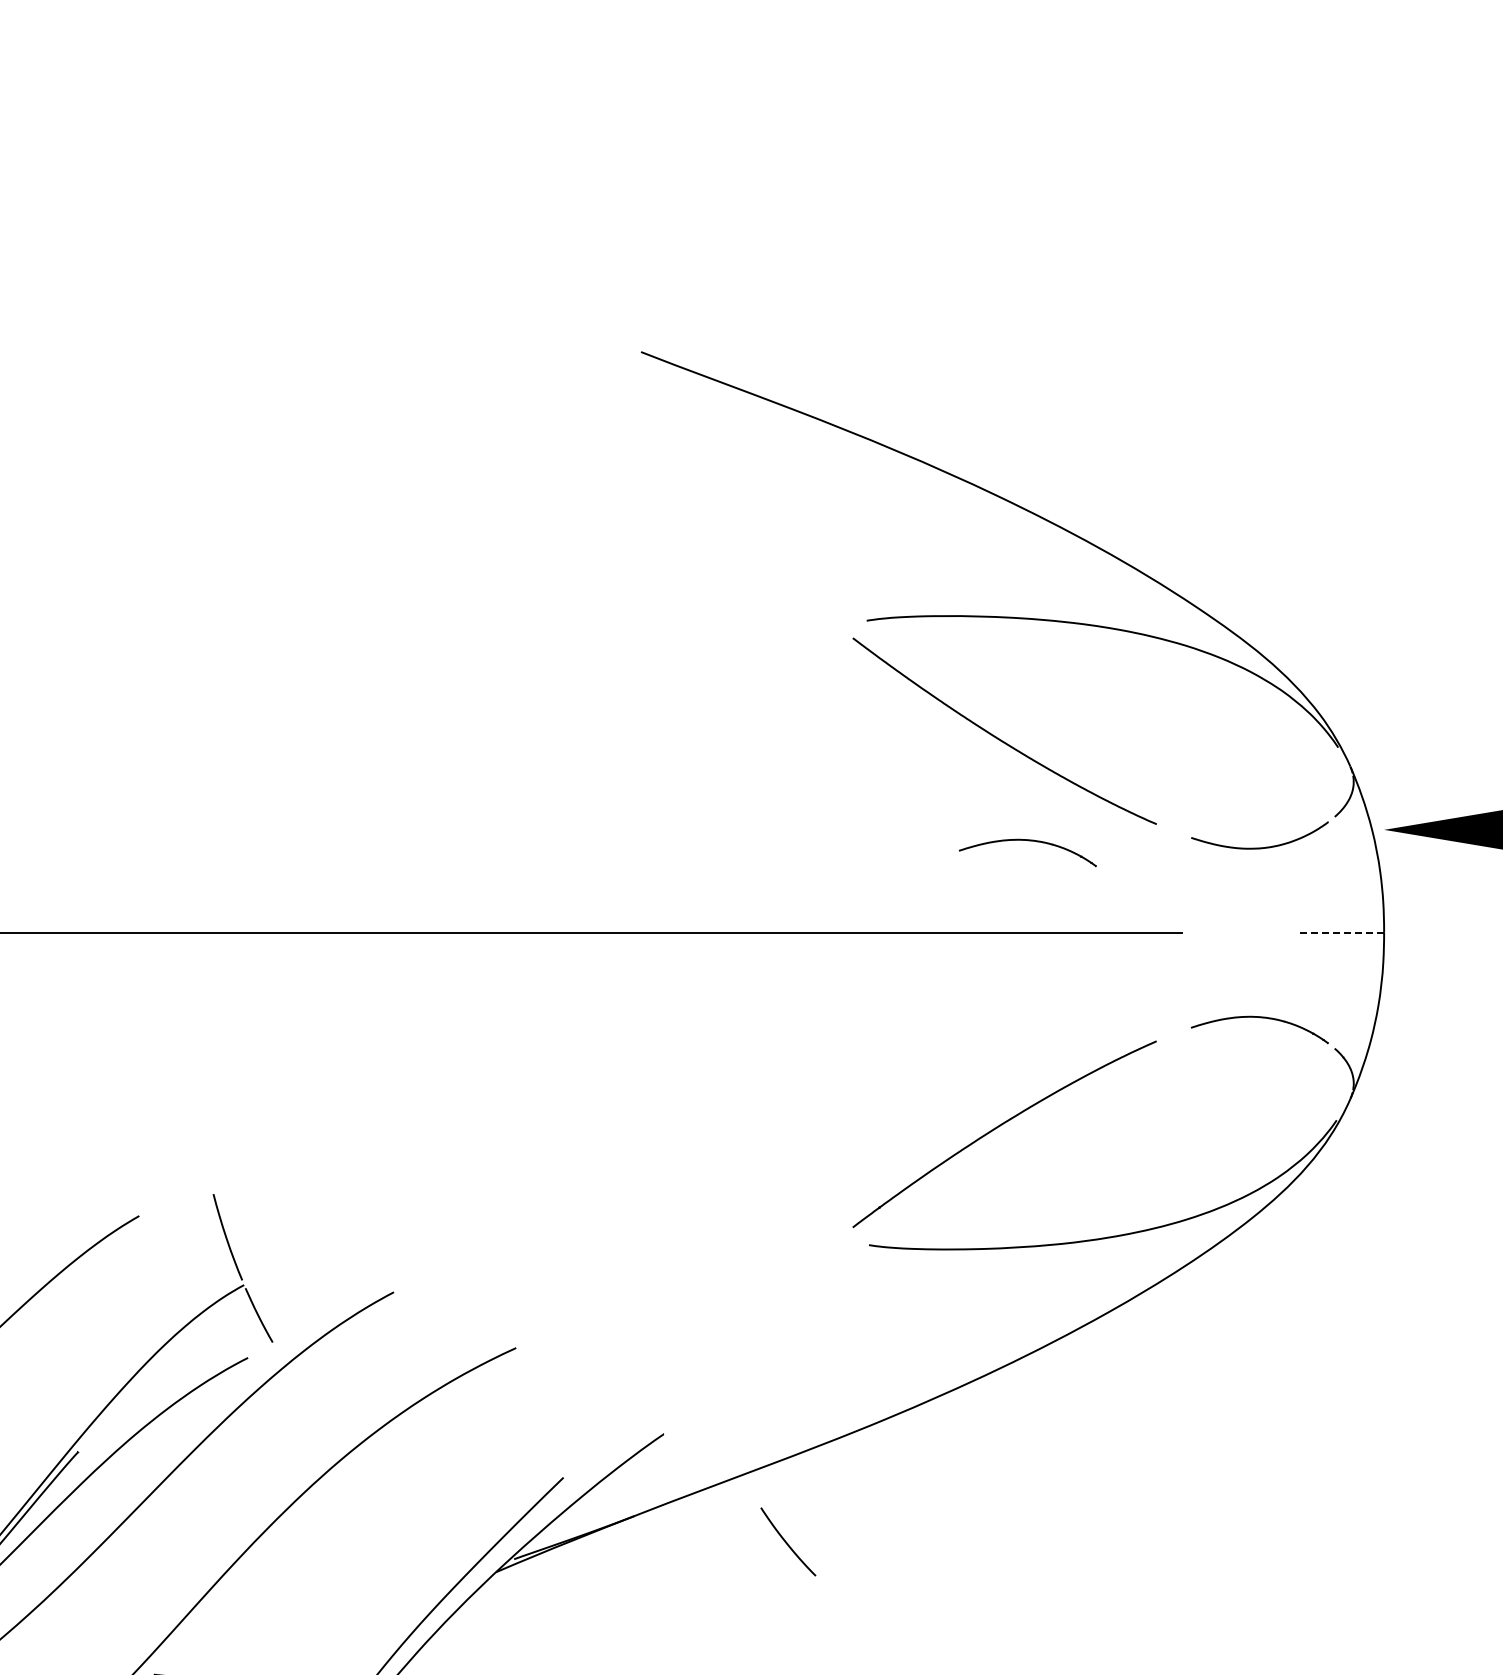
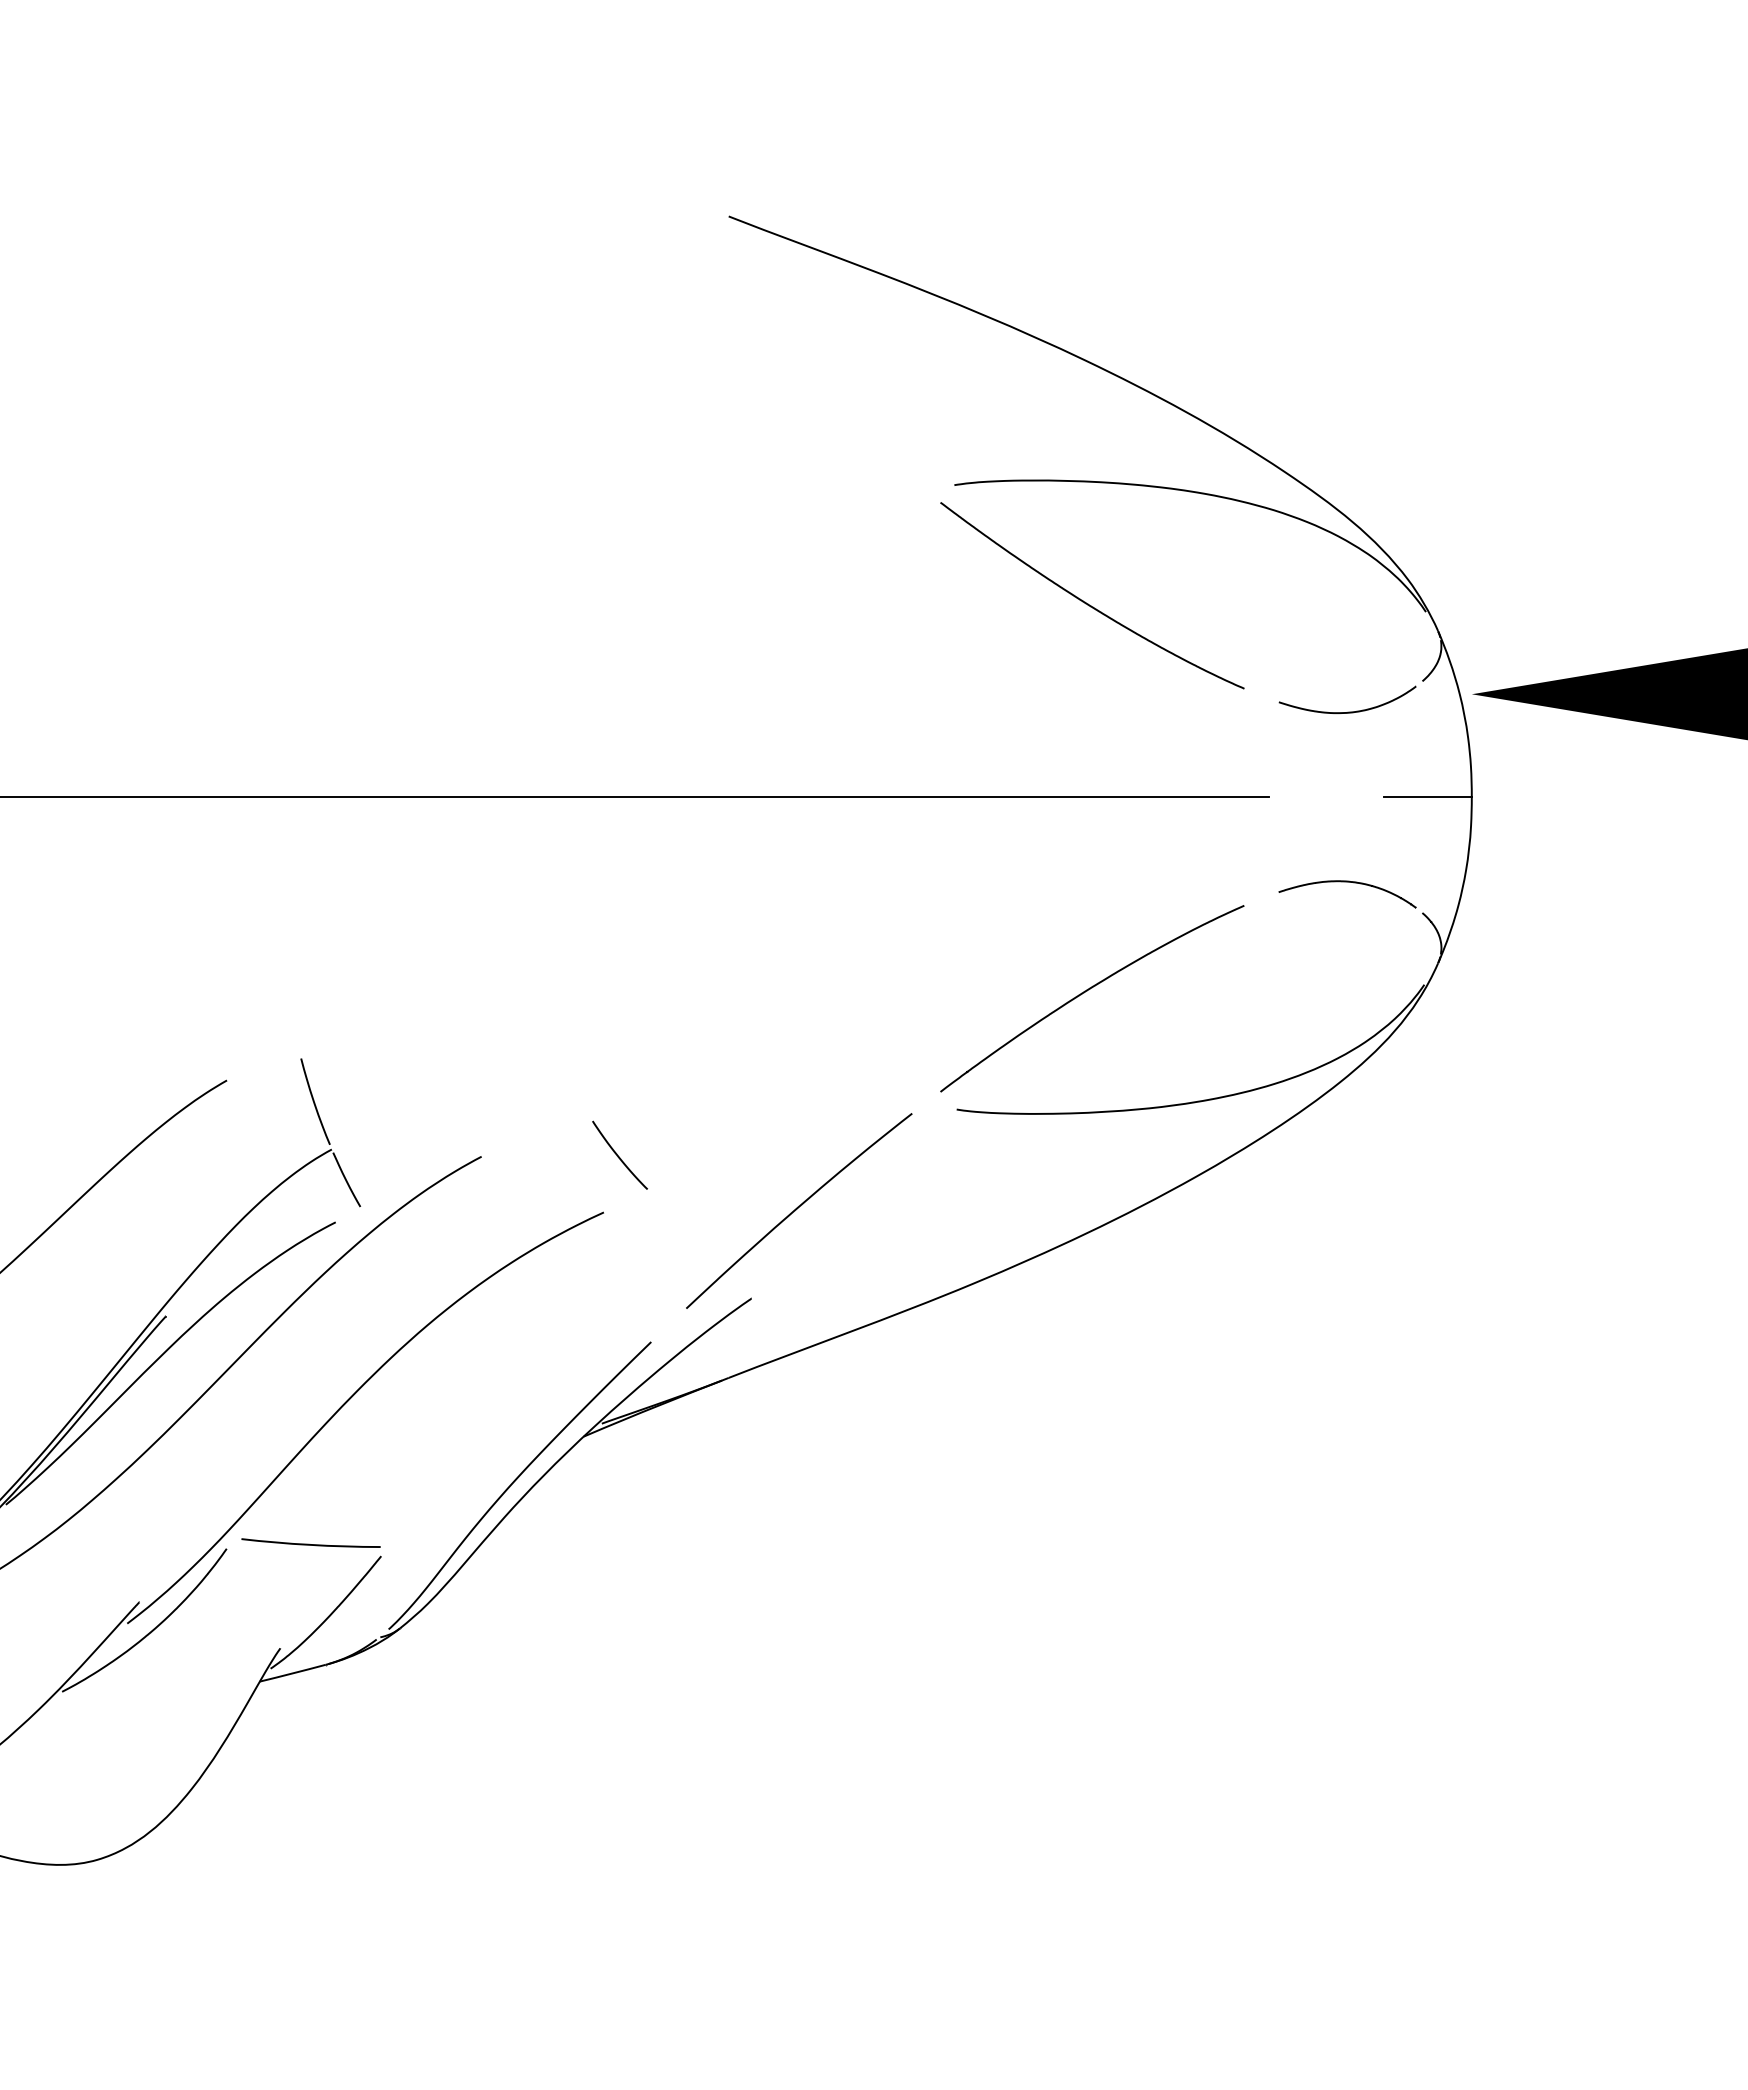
curve: (1027, 841) -> (1115, 705), removed
line: (1339, 933) -> (1427, 797), dashed -> solid
curve: (710, 1344) -> (798, 1208), added
curve: (786, 1542) -> (618, 1155), moved

